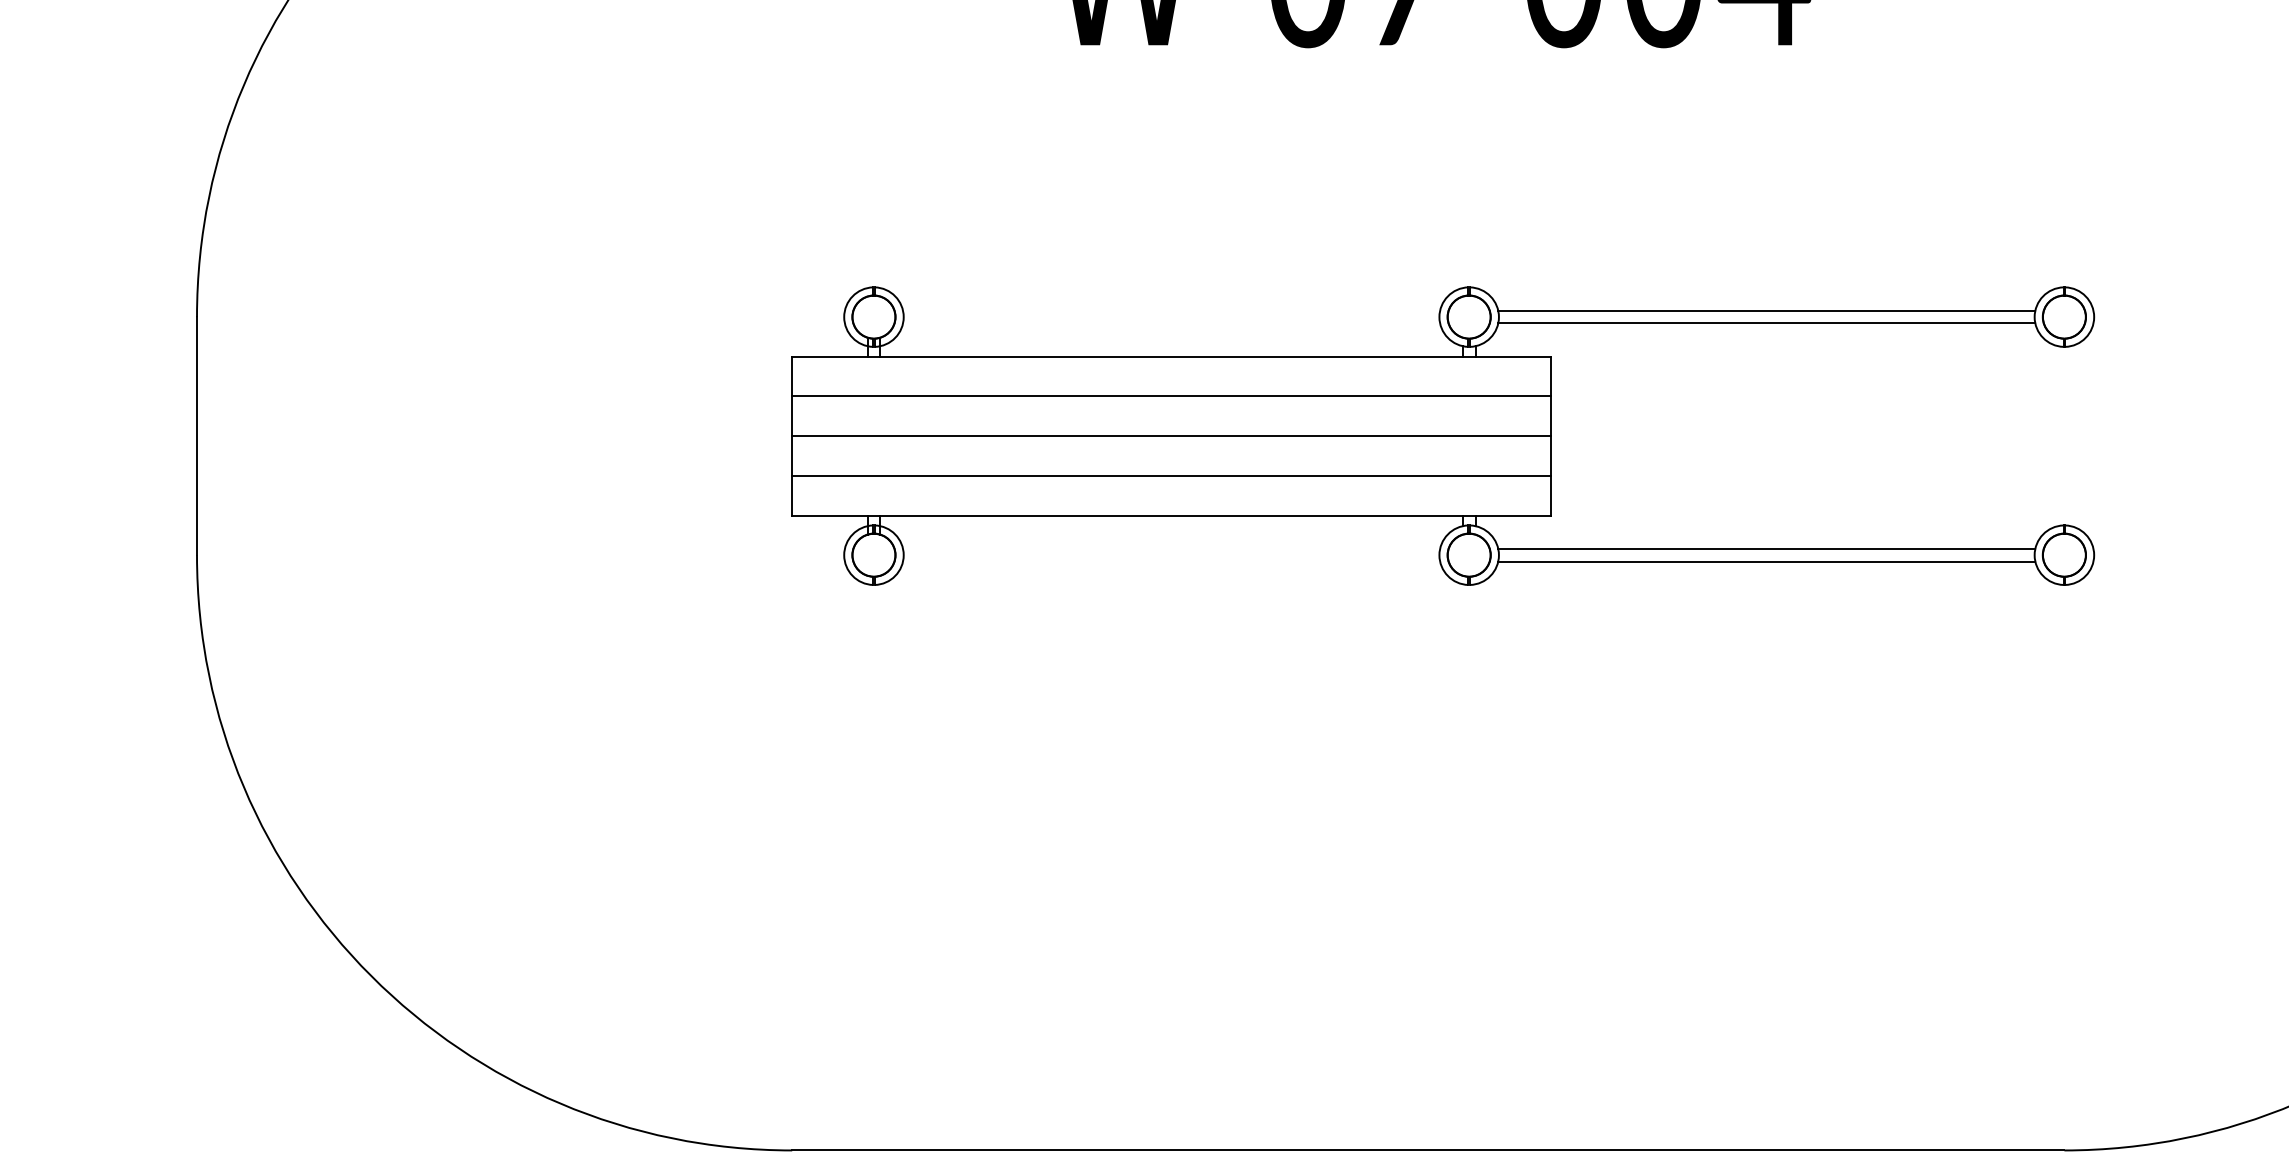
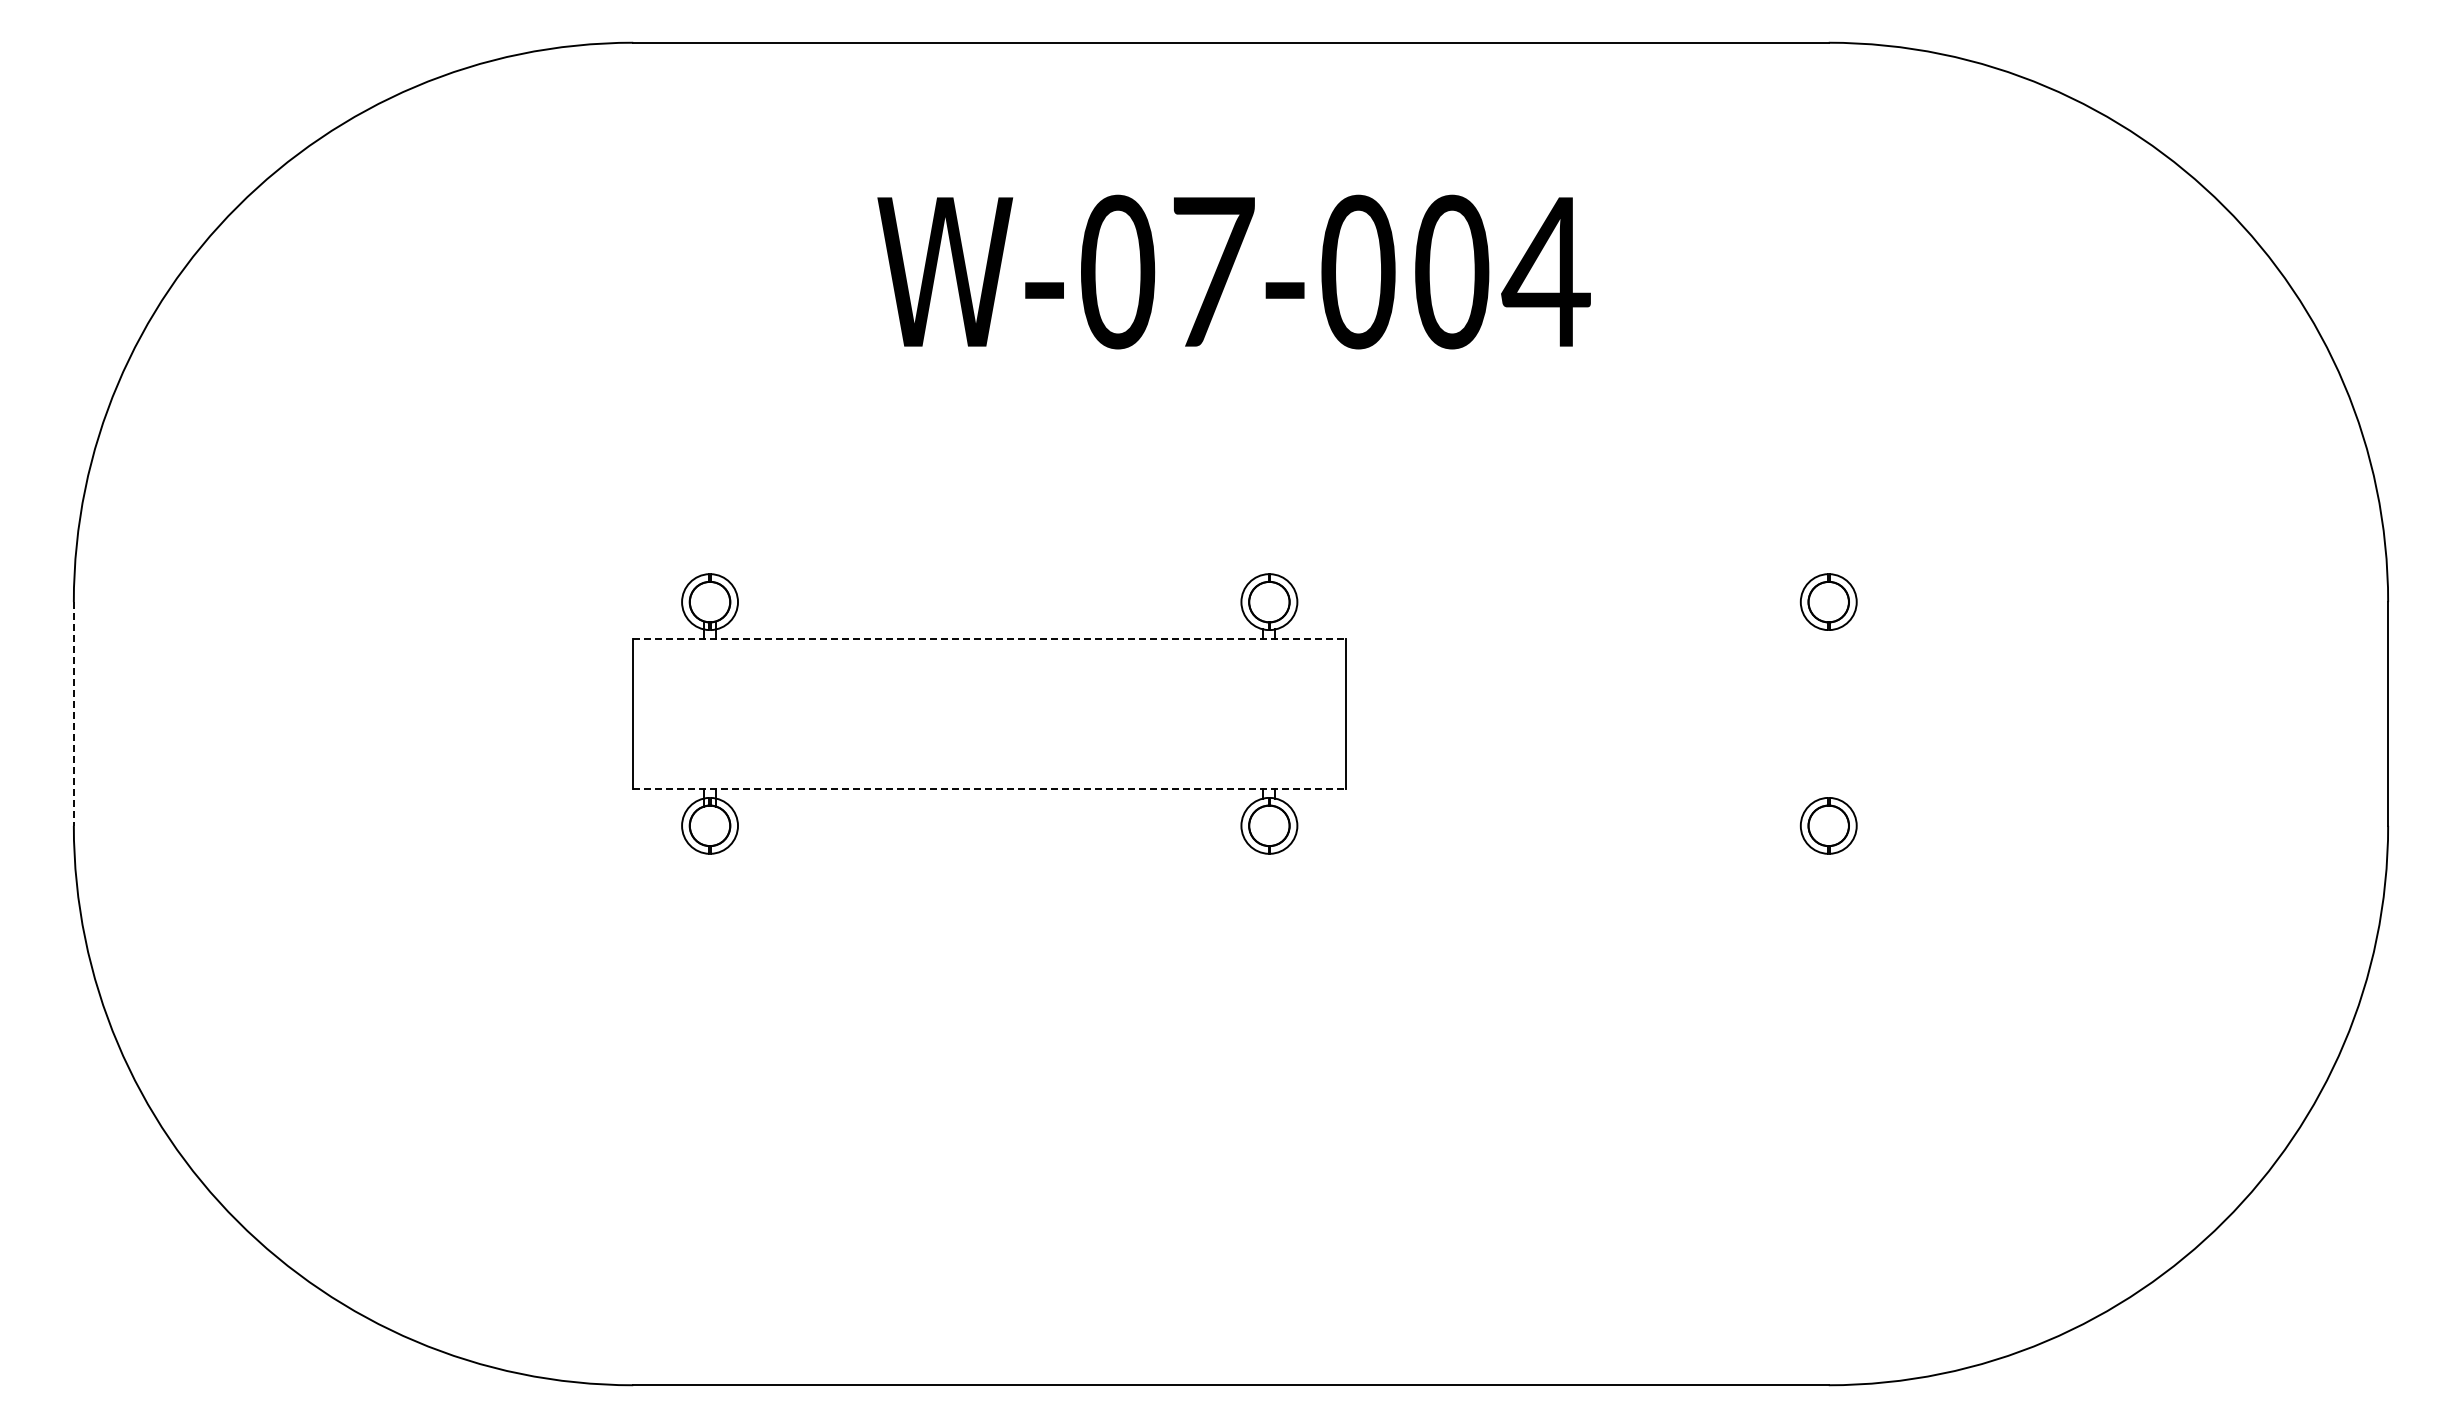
line: (1766, 311) -> (1548, 596), removed
line: (1766, 323) -> (1548, 608), removed
line: (1171, 356) -> (989, 639), solid -> dashed
line: (1171, 396) -> (989, 676), removed
line: (196, 436) -> (73, 714), solid -> dashed
line: (1171, 436) -> (989, 714), removed
line: (1171, 476) -> (989, 751), removed
line: (1171, 515) -> (989, 788), solid -> dashed
line: (1766, 548) -> (1548, 819), removed
line: (1766, 561) -> (1548, 831), removed

